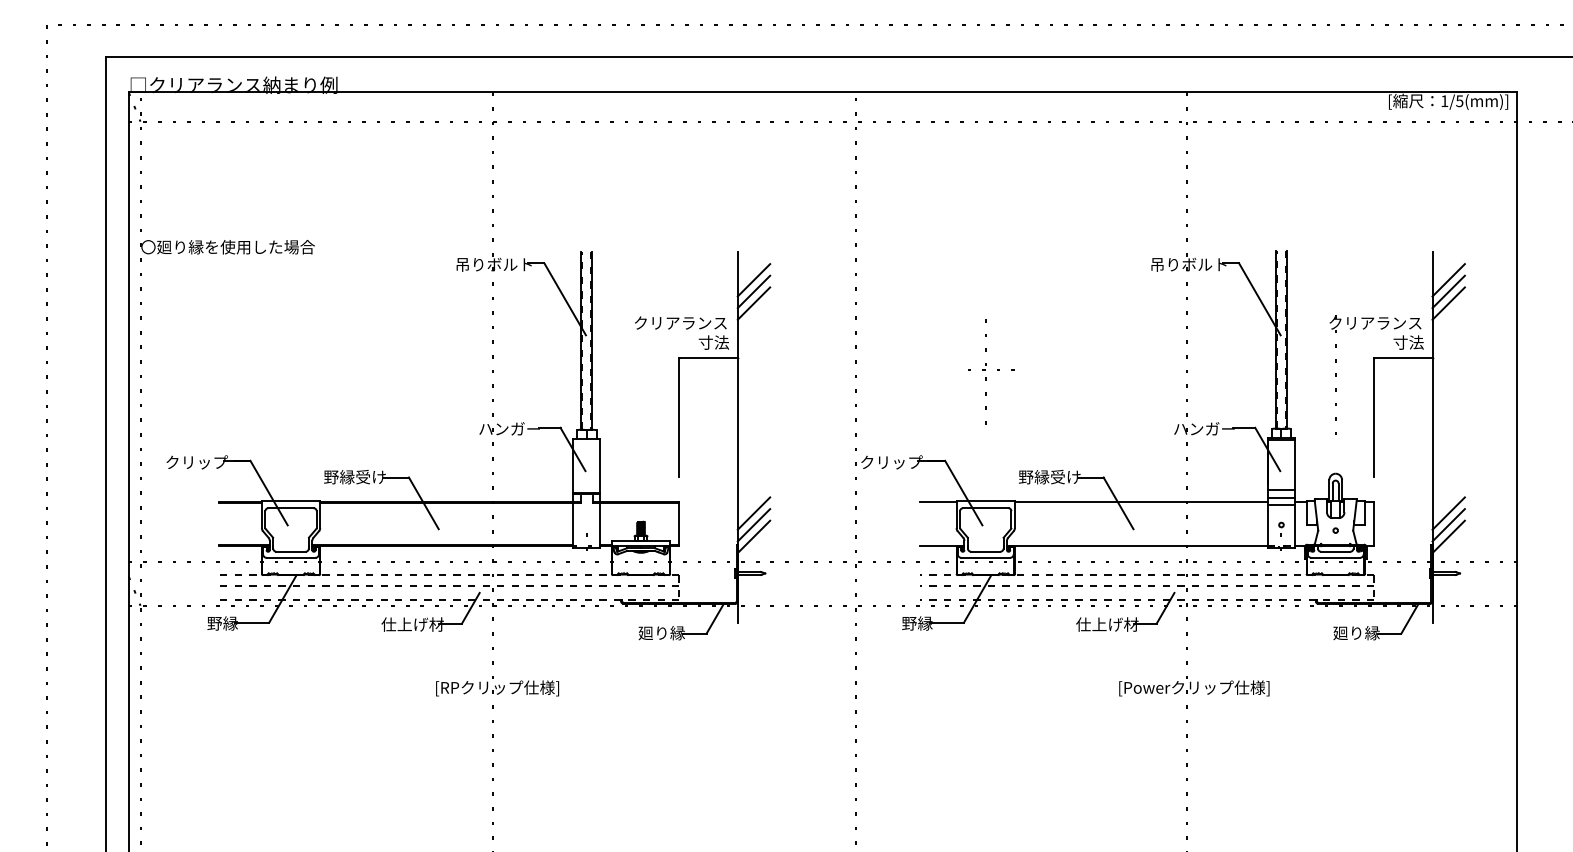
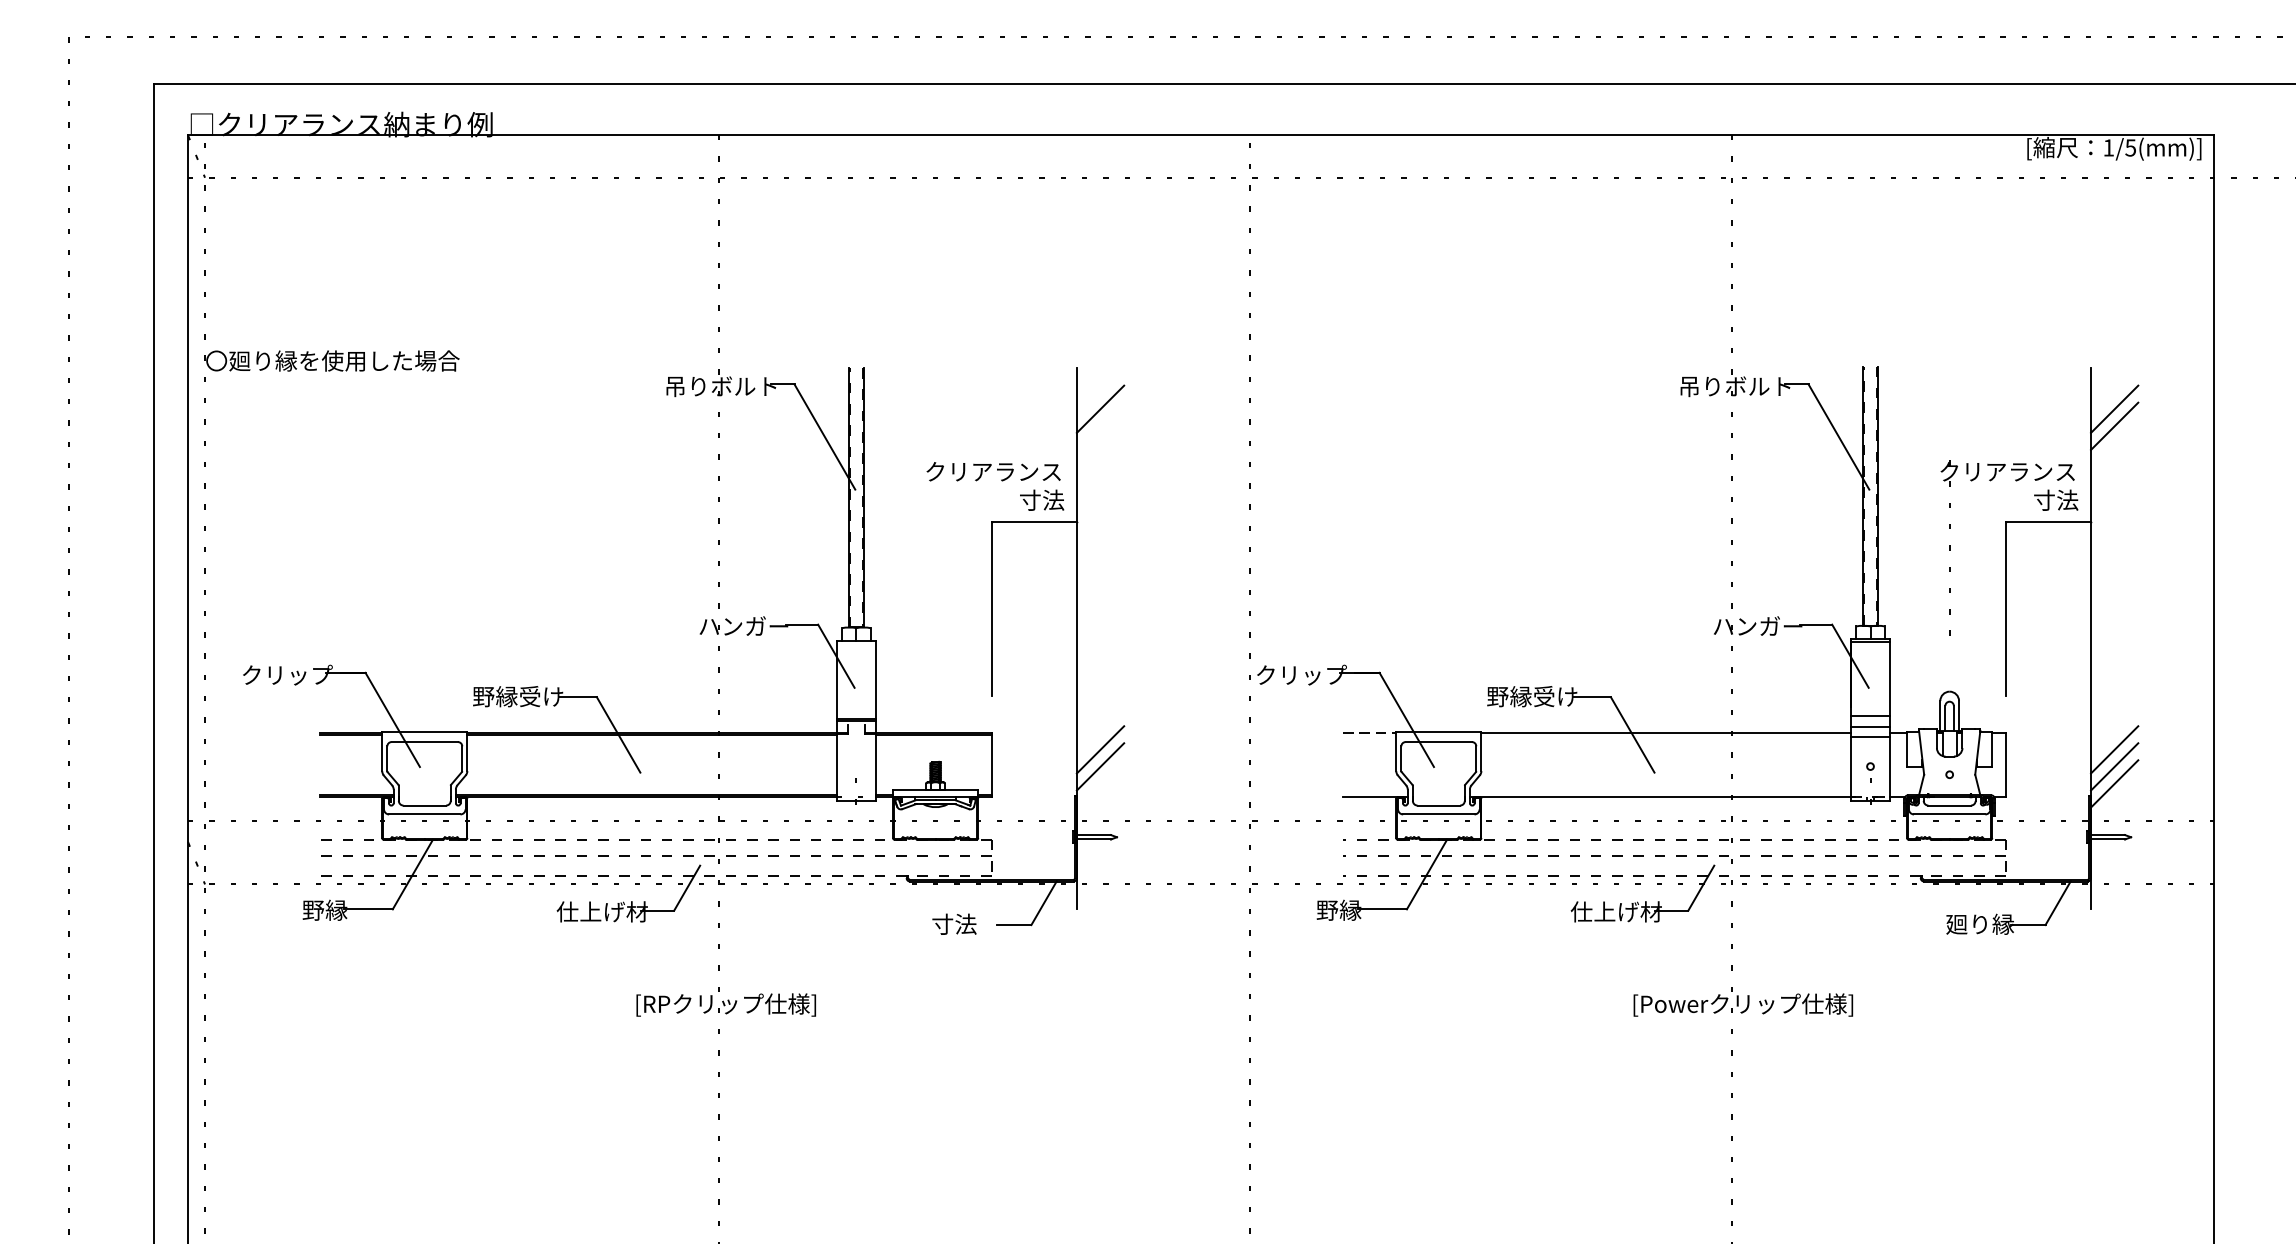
line: (753, 291) -> (1099, 425), removed
line: (753, 303) -> (1099, 443), removed
line: (1448, 303) -> (2114, 443), removed
part: (985, 370) -> (1438, 540), removed
line: (938, 501) -> (1369, 732), solid -> dashed
line: (753, 536) -> (1099, 783), removed
text: (661, 632) -> (965, 923), 廻り縁 -> 寸法

